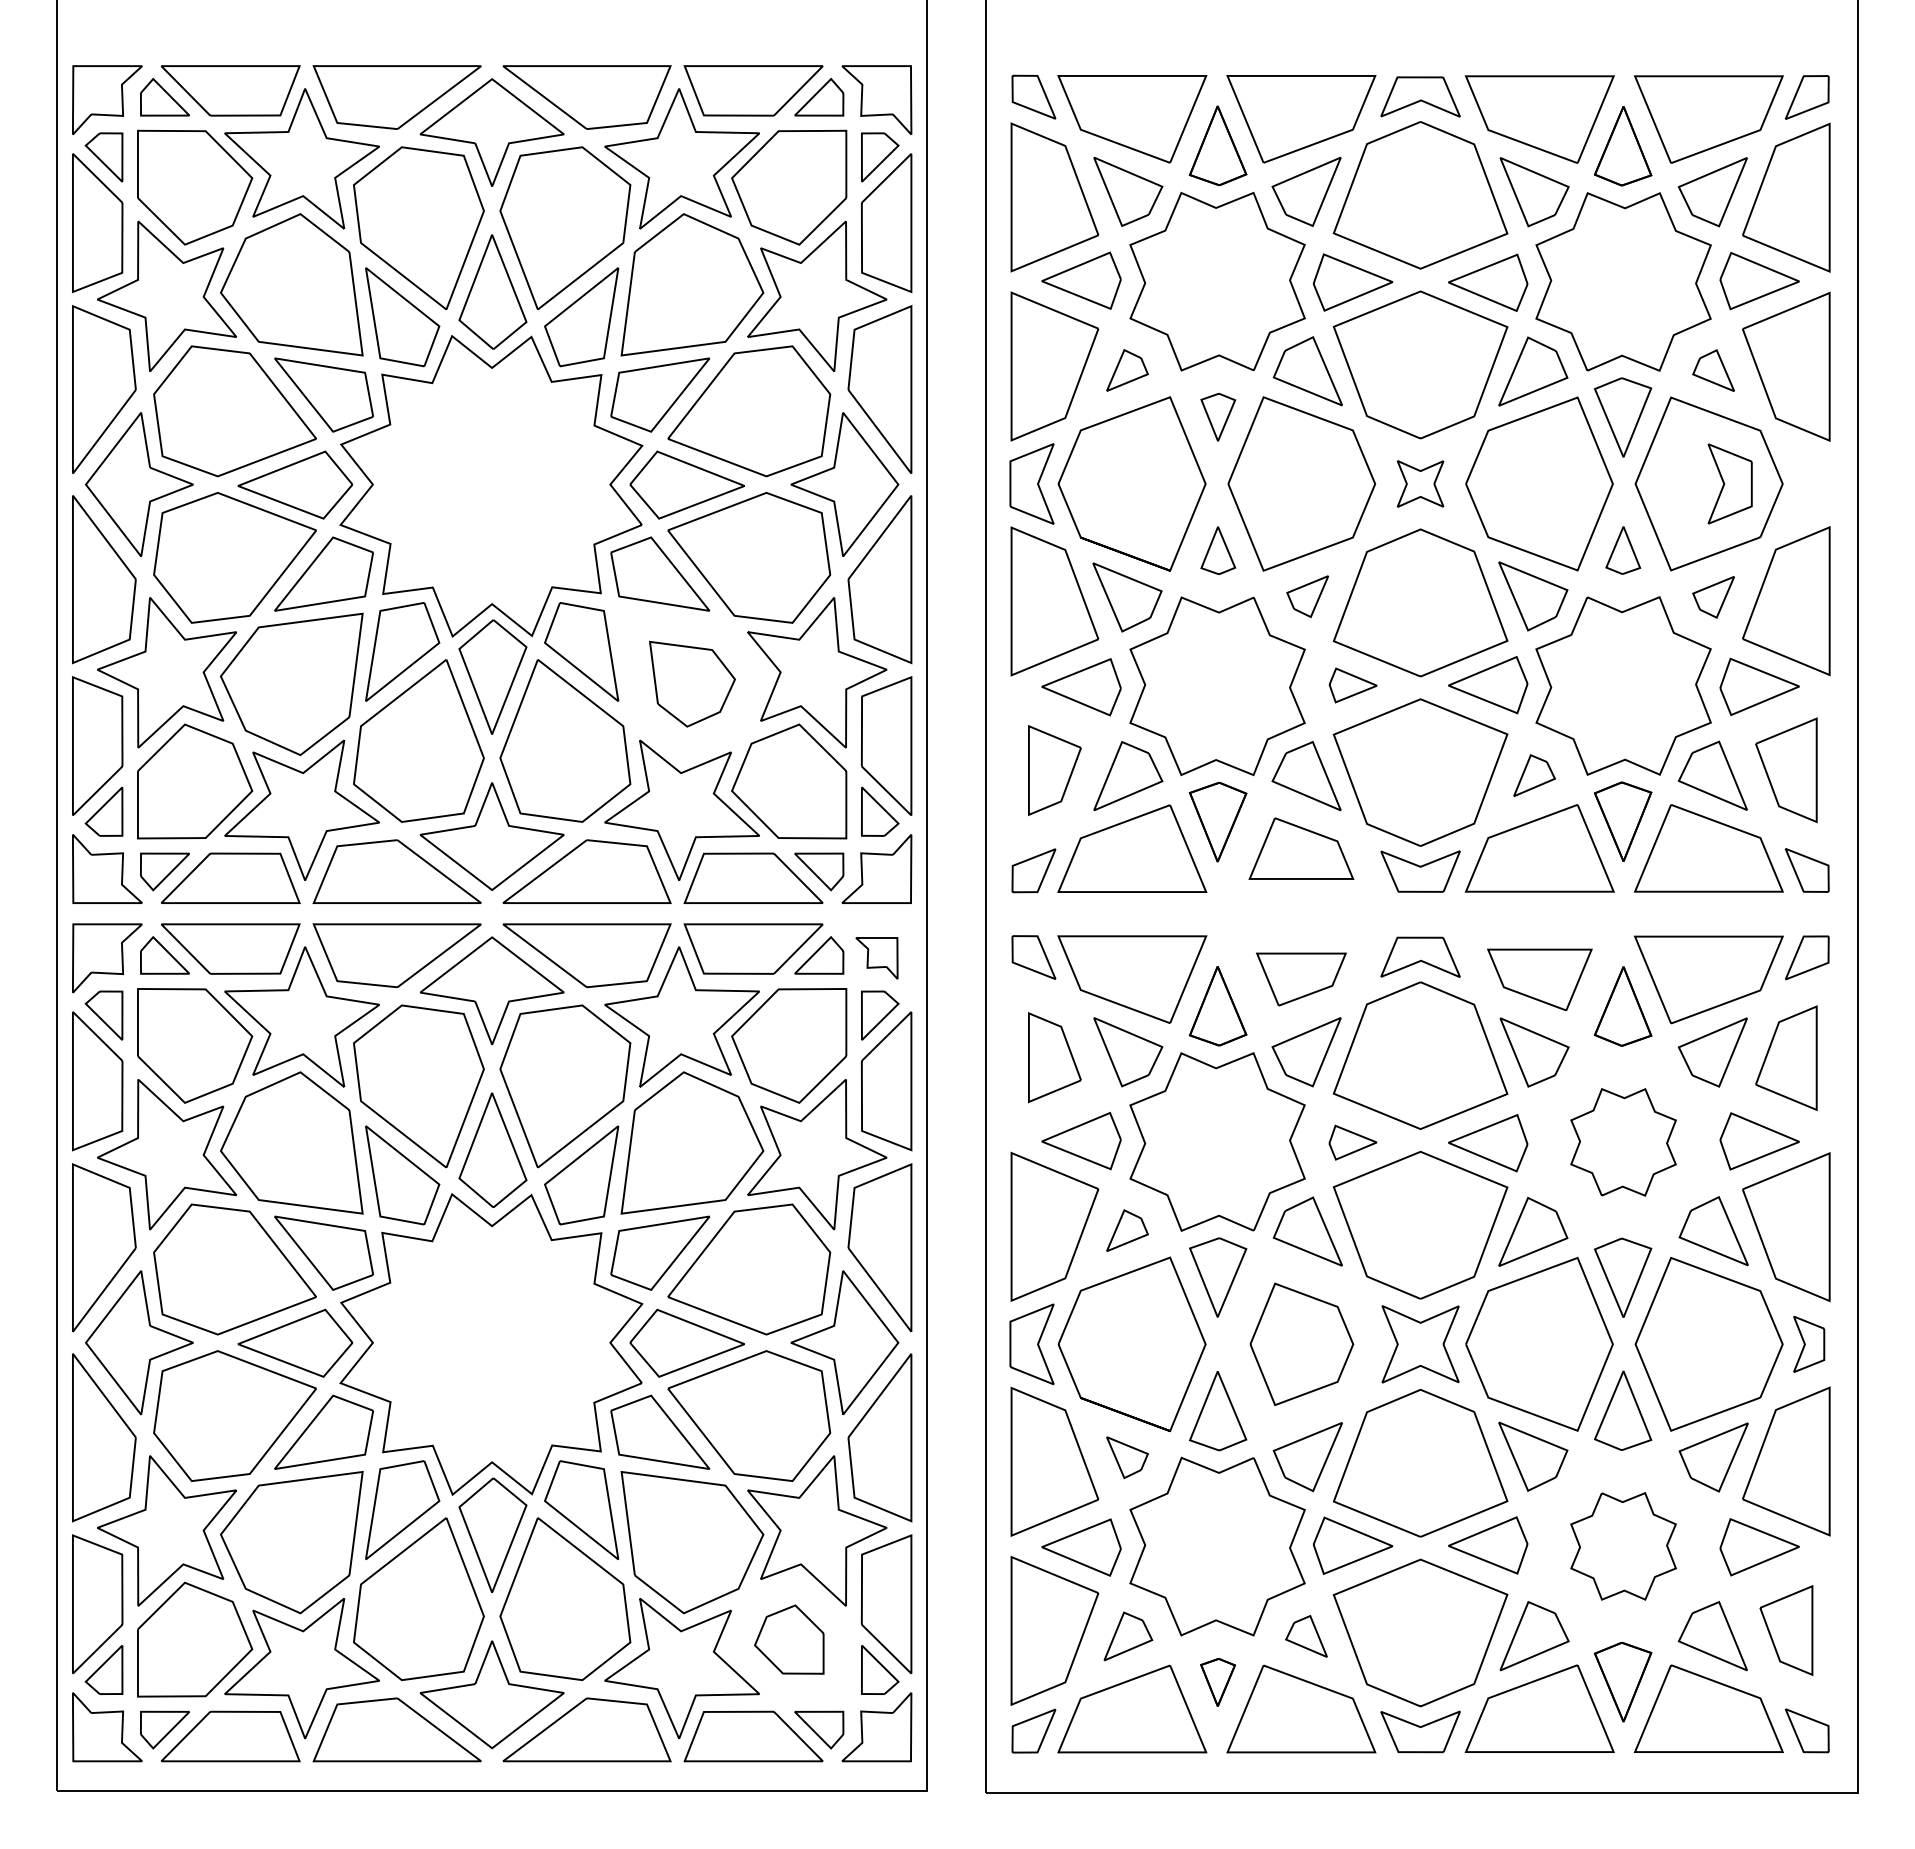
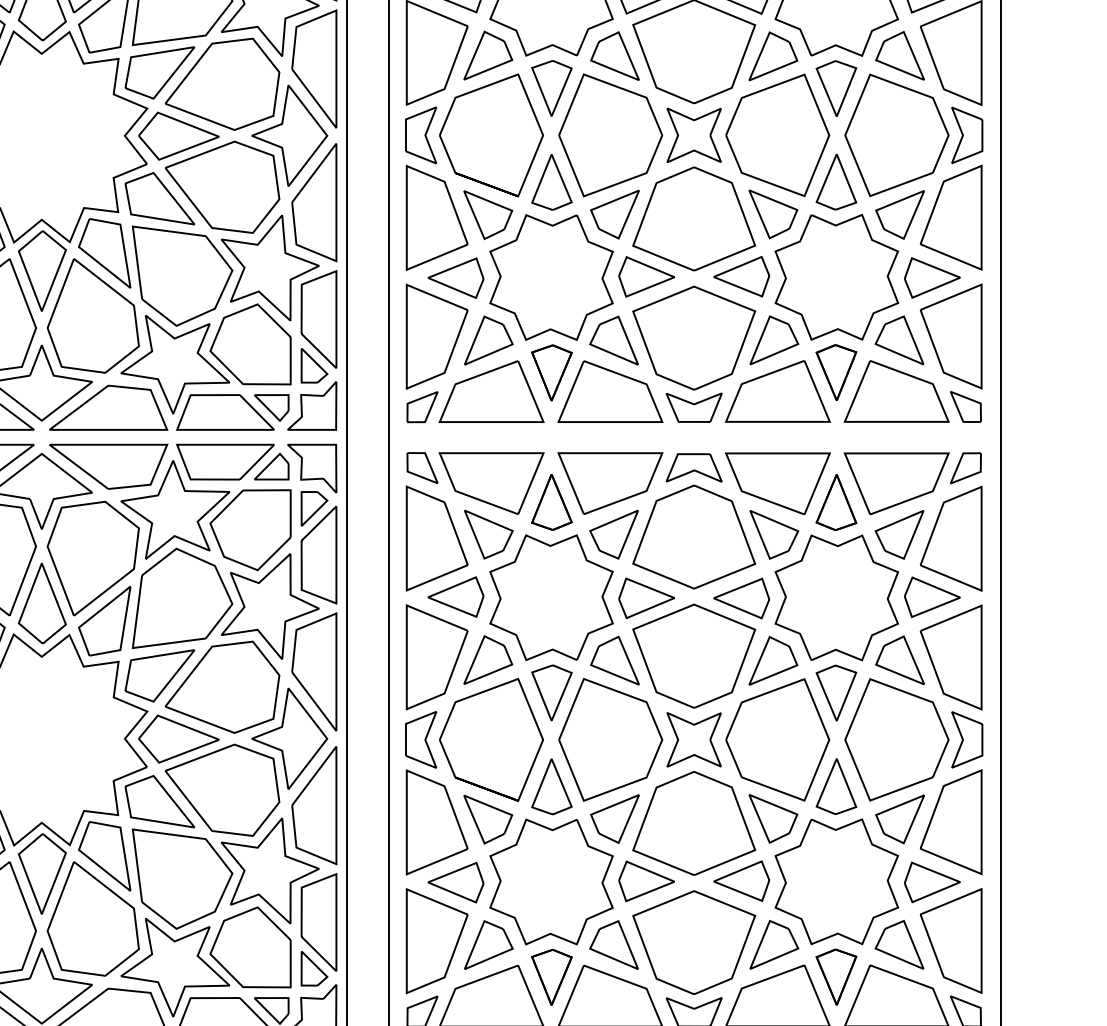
part: (1127, 370) -> (488, 55), size x1.67
part: (1713, 370) -> (899, 55), size x1.67
part: (1218, 417) -> (552, 88), size x1.67
part: (1420, 483) -> (694, 135), size x1.67
part: (1729, 483) -> (966, 135), moved
part: (1218, 550) -> (552, 182), size x1.67
part: (1623, 550) -> (836, 182), size x1.67
part: (1307, 596) -> (614, 214), size x1.67
part: (1713, 597) -> (899, 215), size x1.67
part: (692, 683) -> (182, 275), size x1.67
part: (1353, 685) -> (647, 276), size x1.67
part: (1054, 770) -> (436, 336), size x1.67
part: (1786, 770) -> (951, 336), size x1.43
part: (1534, 775) -> (774, 340), size x1.67
part: (1301, 848) -> (610, 391), size x1.43
part: (876, 958) -> (311, 468), size x1.67
part: (1301, 979) -> (610, 483), size x1.67
part: (1539, 979) -> (777, 483), size x1.43
part: (1054, 1057) -> (436, 538), size x1.67
part: (1786, 1058) -> (951, 539), size x1.43
part: (1352, 1142) -> (646, 598), size x1.67
part: (1623, 1142) -> (836, 598), size x1.67
part: (1127, 1230) -> (488, 659), size x1.67
part: (1301, 1344) -> (610, 739), size x1.43
part: (1808, 1344) -> (966, 739), size x1.43
part: (1127, 1457) -> (488, 819), size x1.67
part: (1623, 1546) -> (836, 881), size x1.67
part: (1786, 1630) -> (951, 940), size x1.67
part: (1128, 1636) -> (488, 945), size x1.43
part: (1306, 1636) -> (614, 945), size x1.67
part: (789, 1639) -> (250, 947), size x1.67
part: (1217, 1682) -> (551, 977), size x1.67

